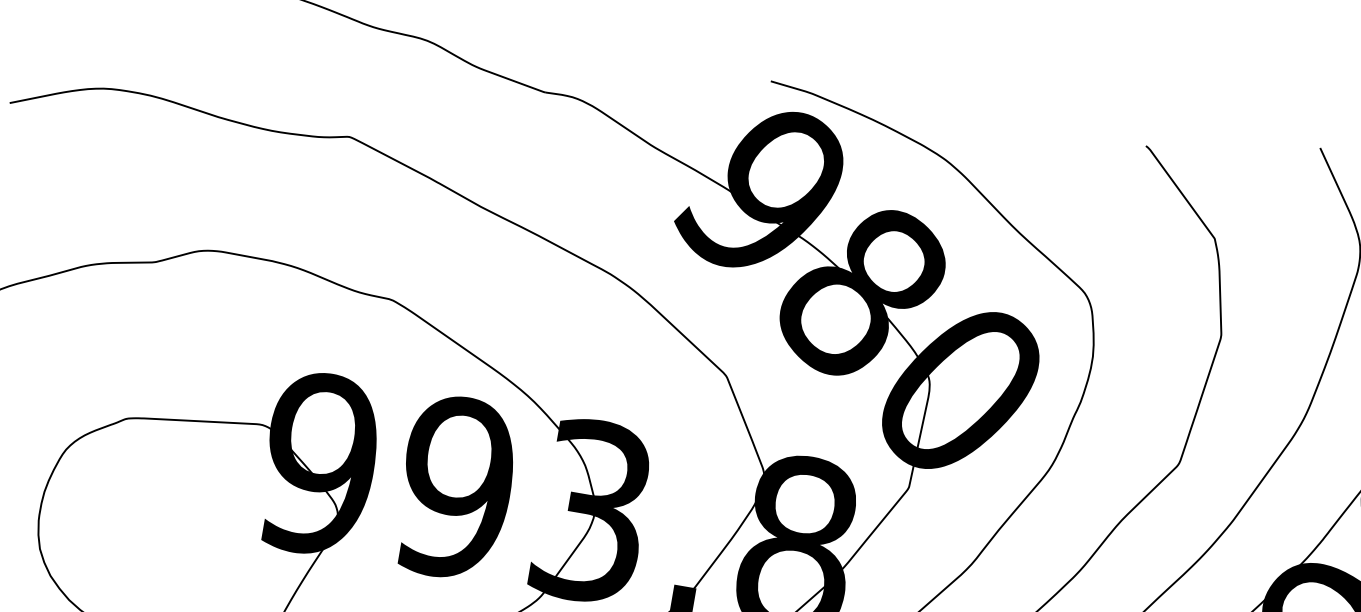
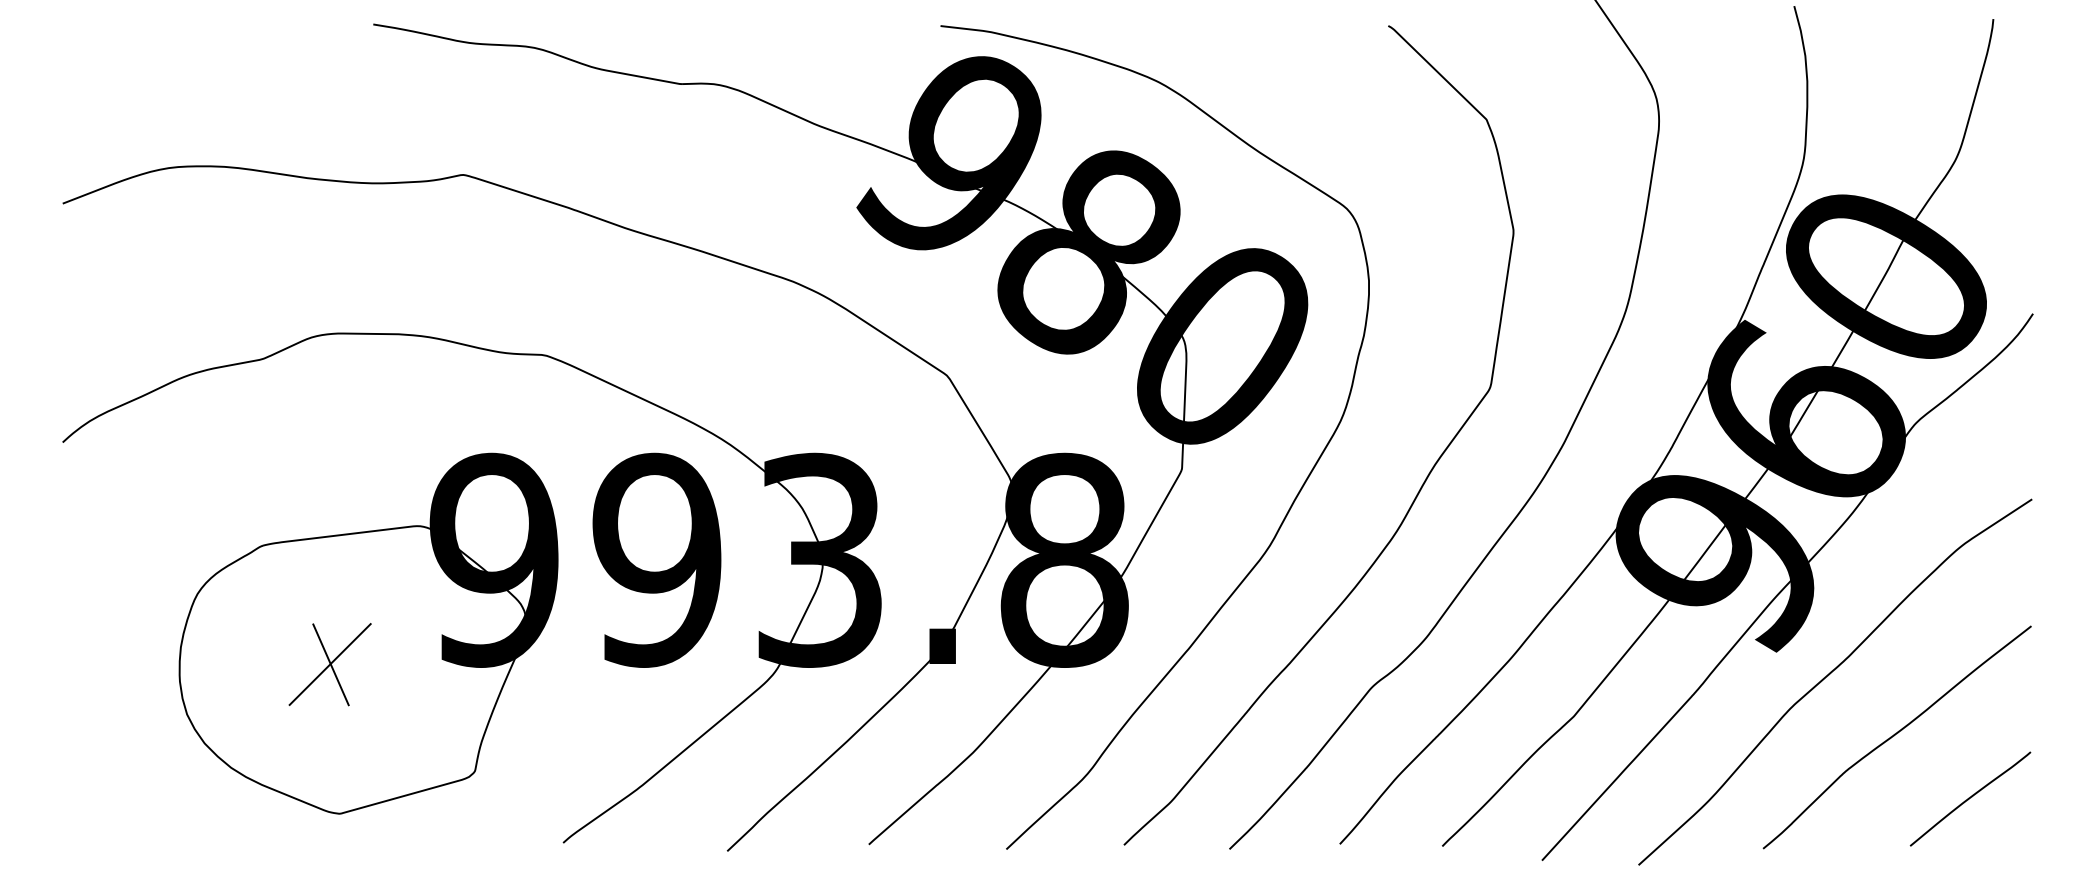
part: (166, 527) -> (329, 664), added

